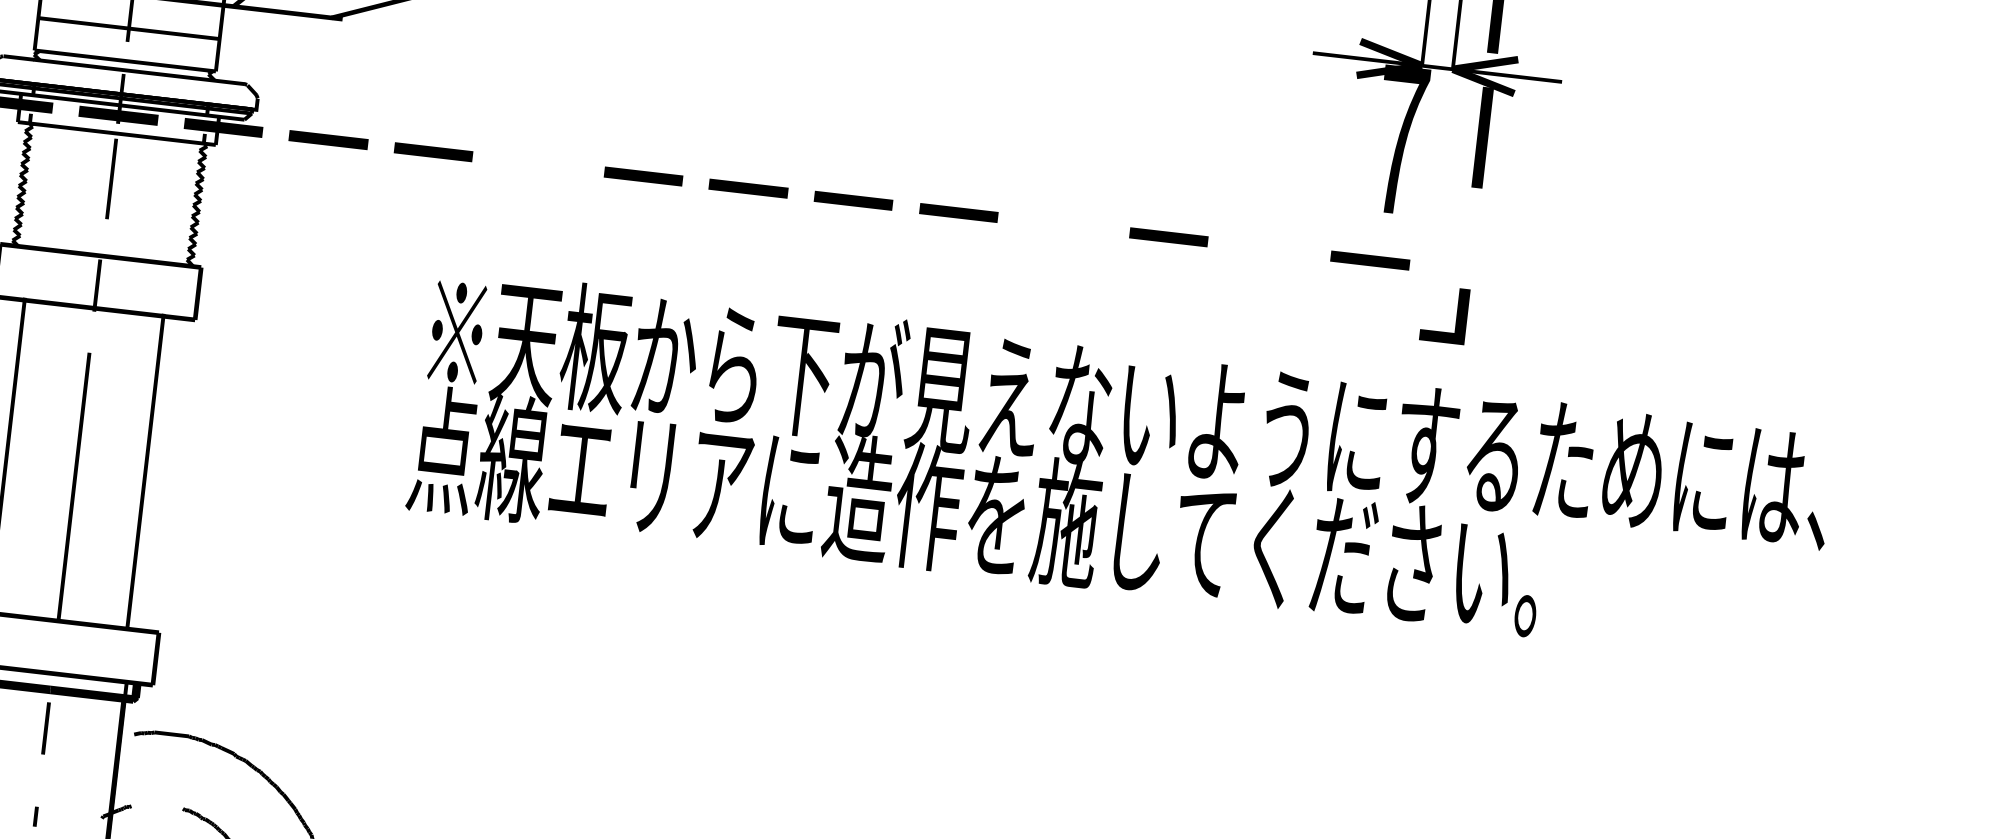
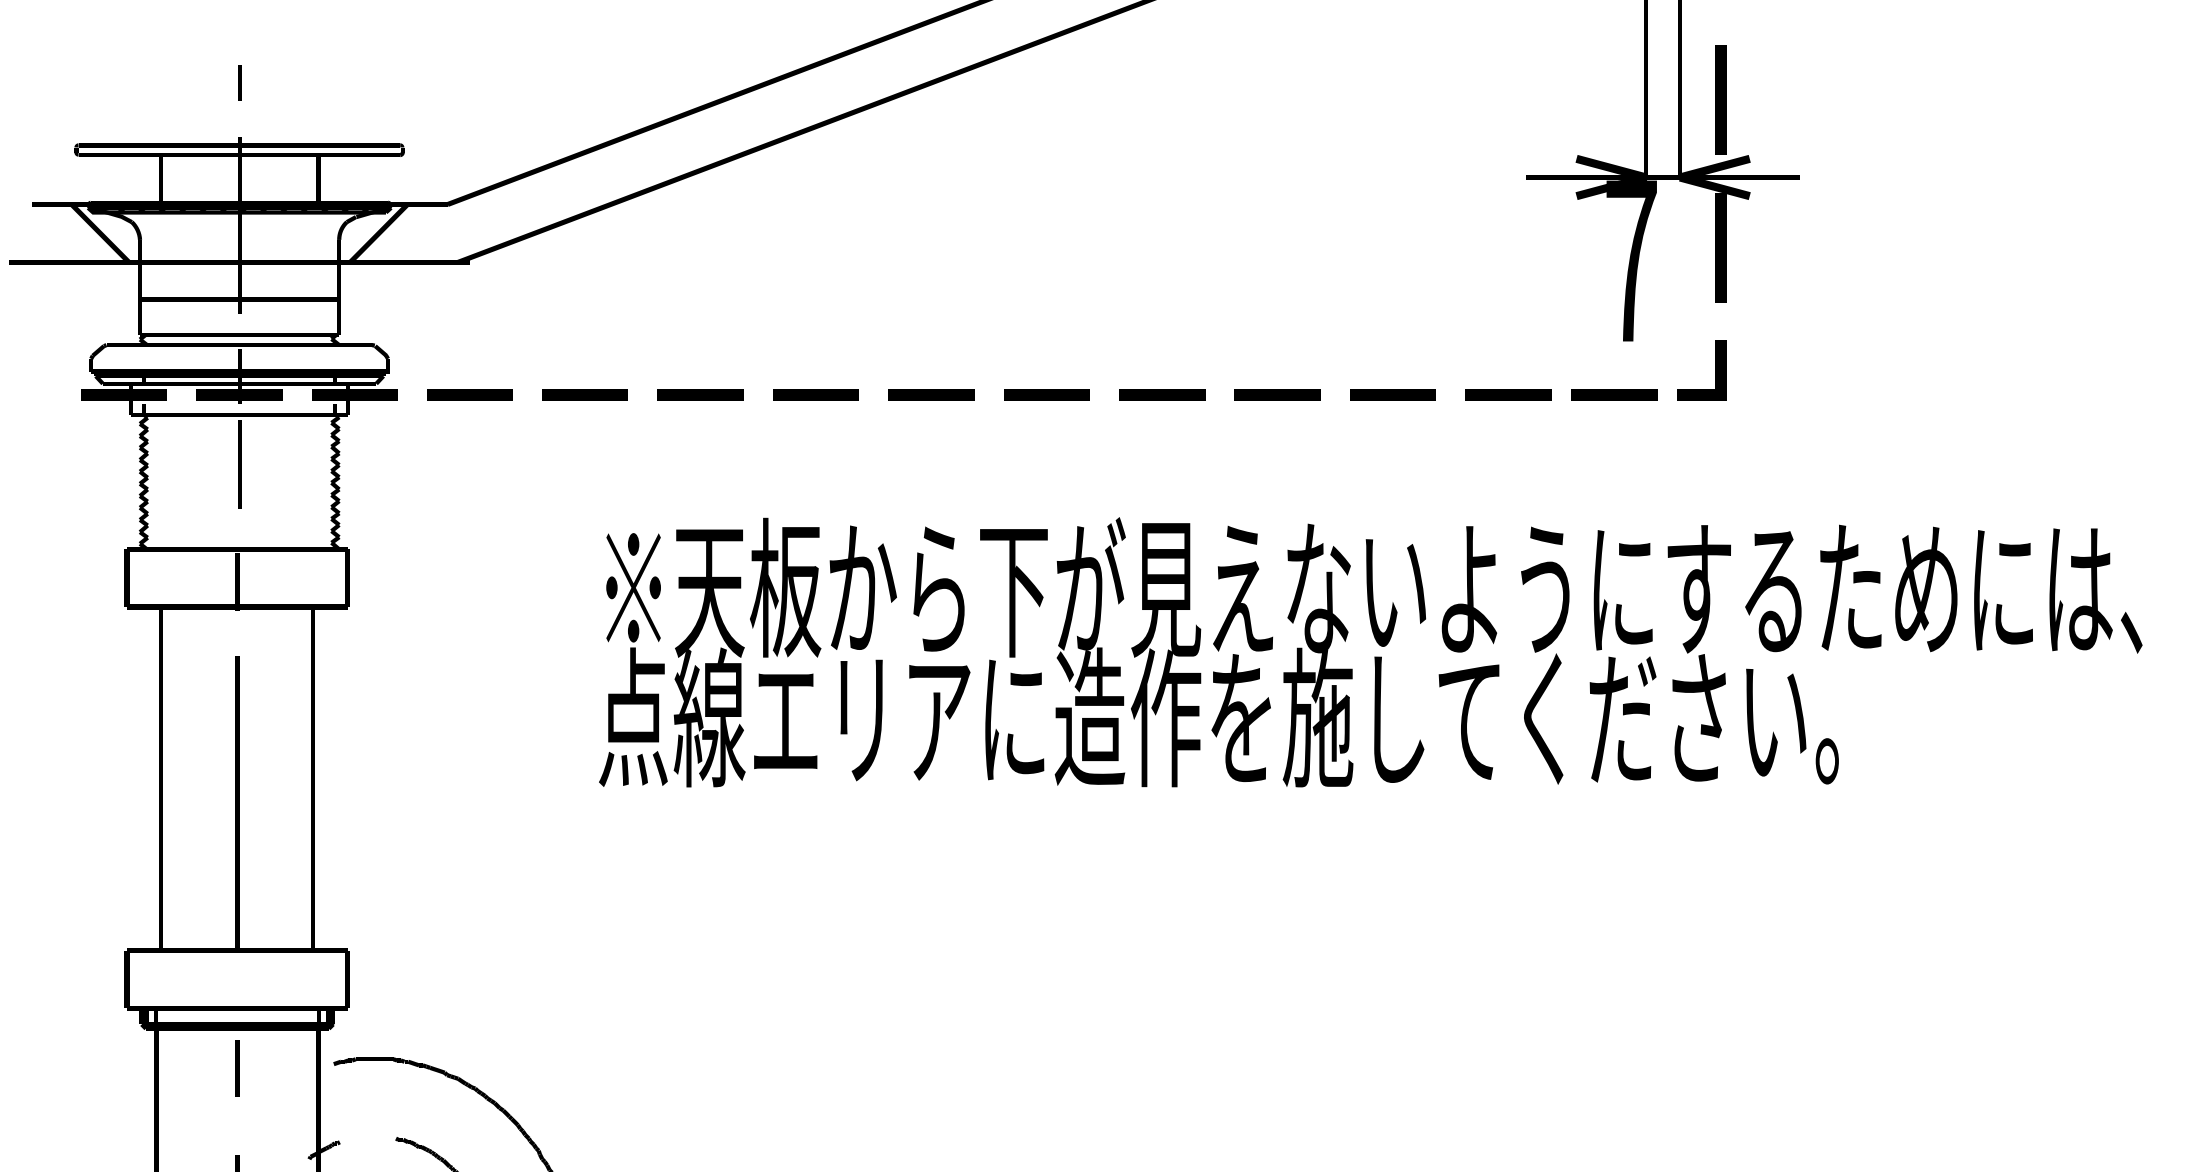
line: (538, 163) -> (700, 394), added
line: (1063, 224) -> (1277, 394), added
line: (1273, 248) -> (1508, 394), added
line: (1456, 316) -> (1715, 370), moved

